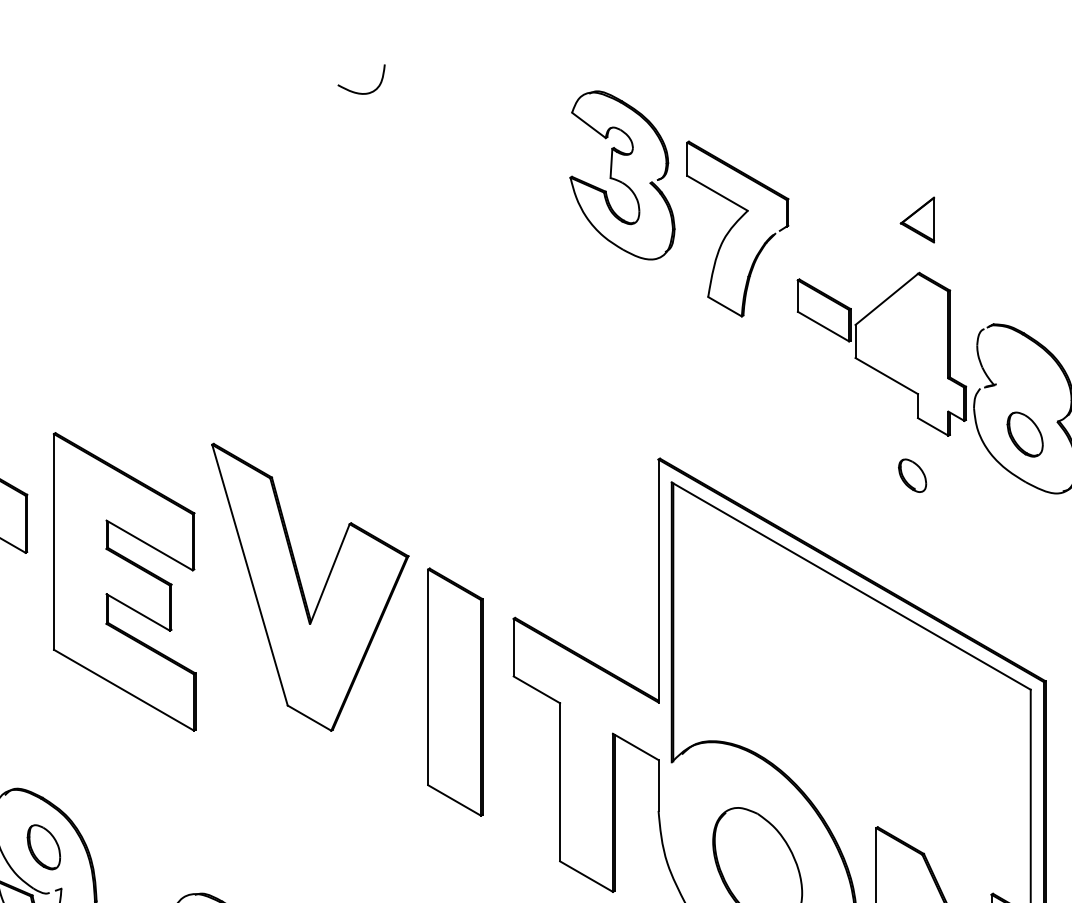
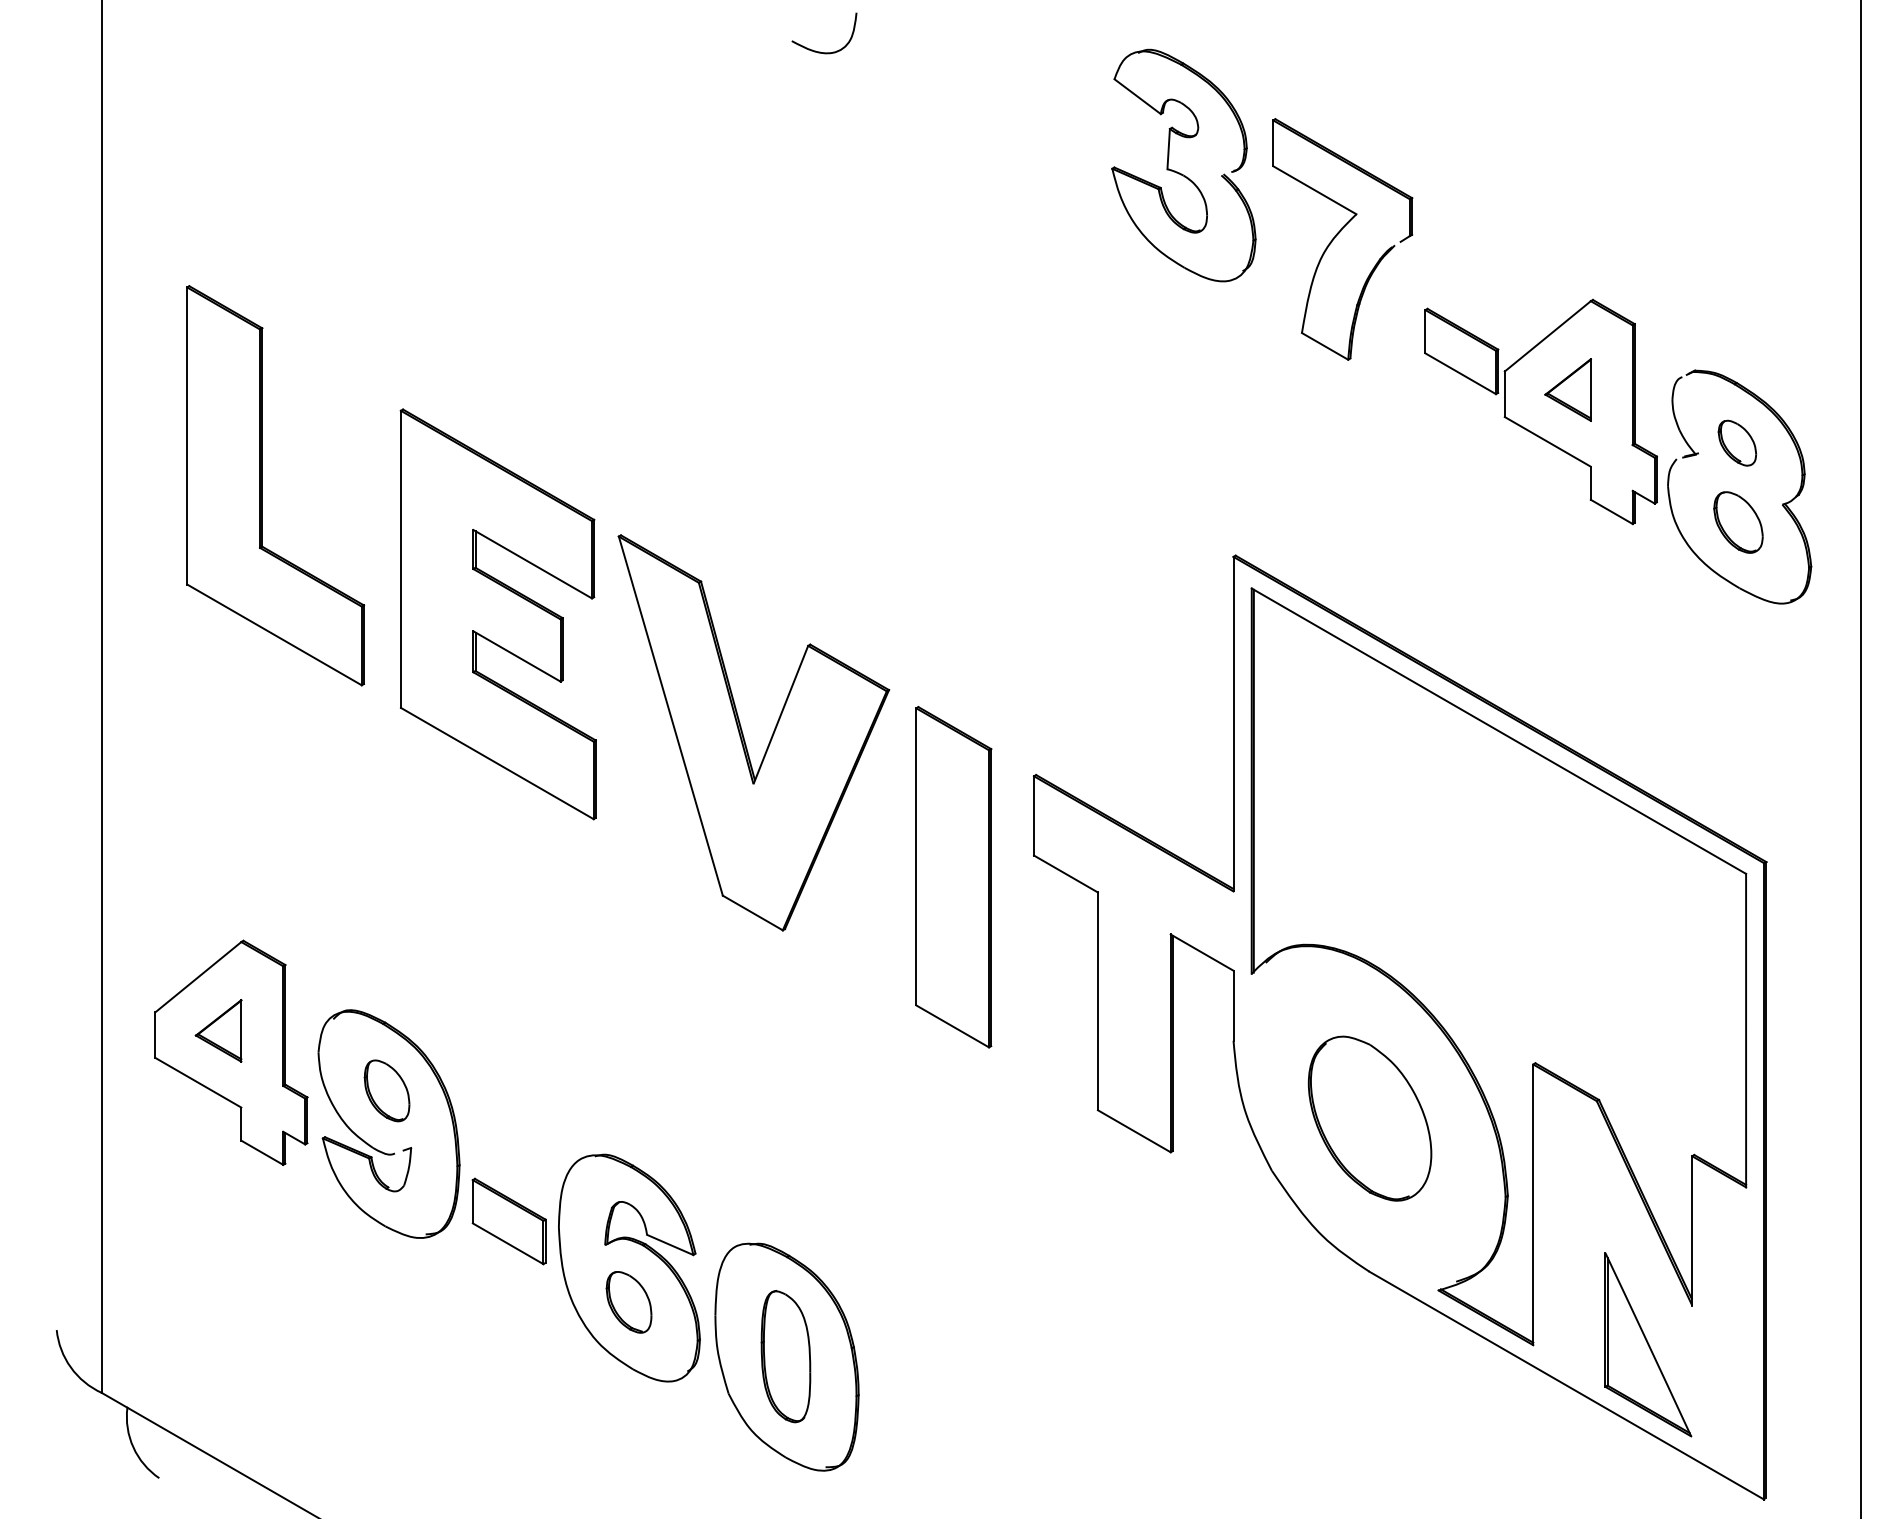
part: (917, 219) -> (1567, 389), moved
part: (912, 475) -> (1737, 442), moved
part: (124, 582) -> (497, 614), moved

